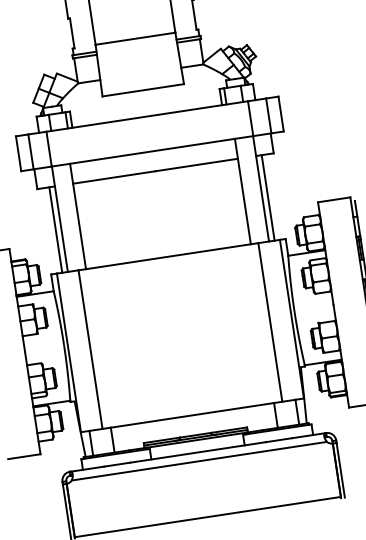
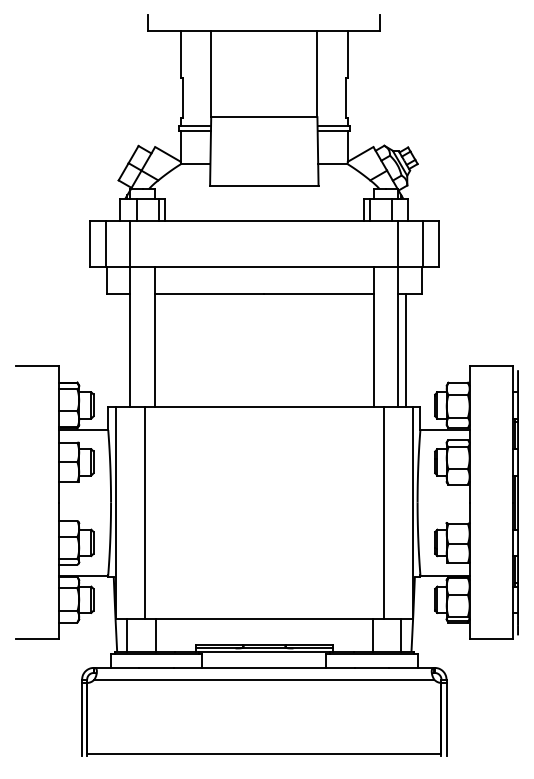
line: (55, 230) -> (122, 350), removed

